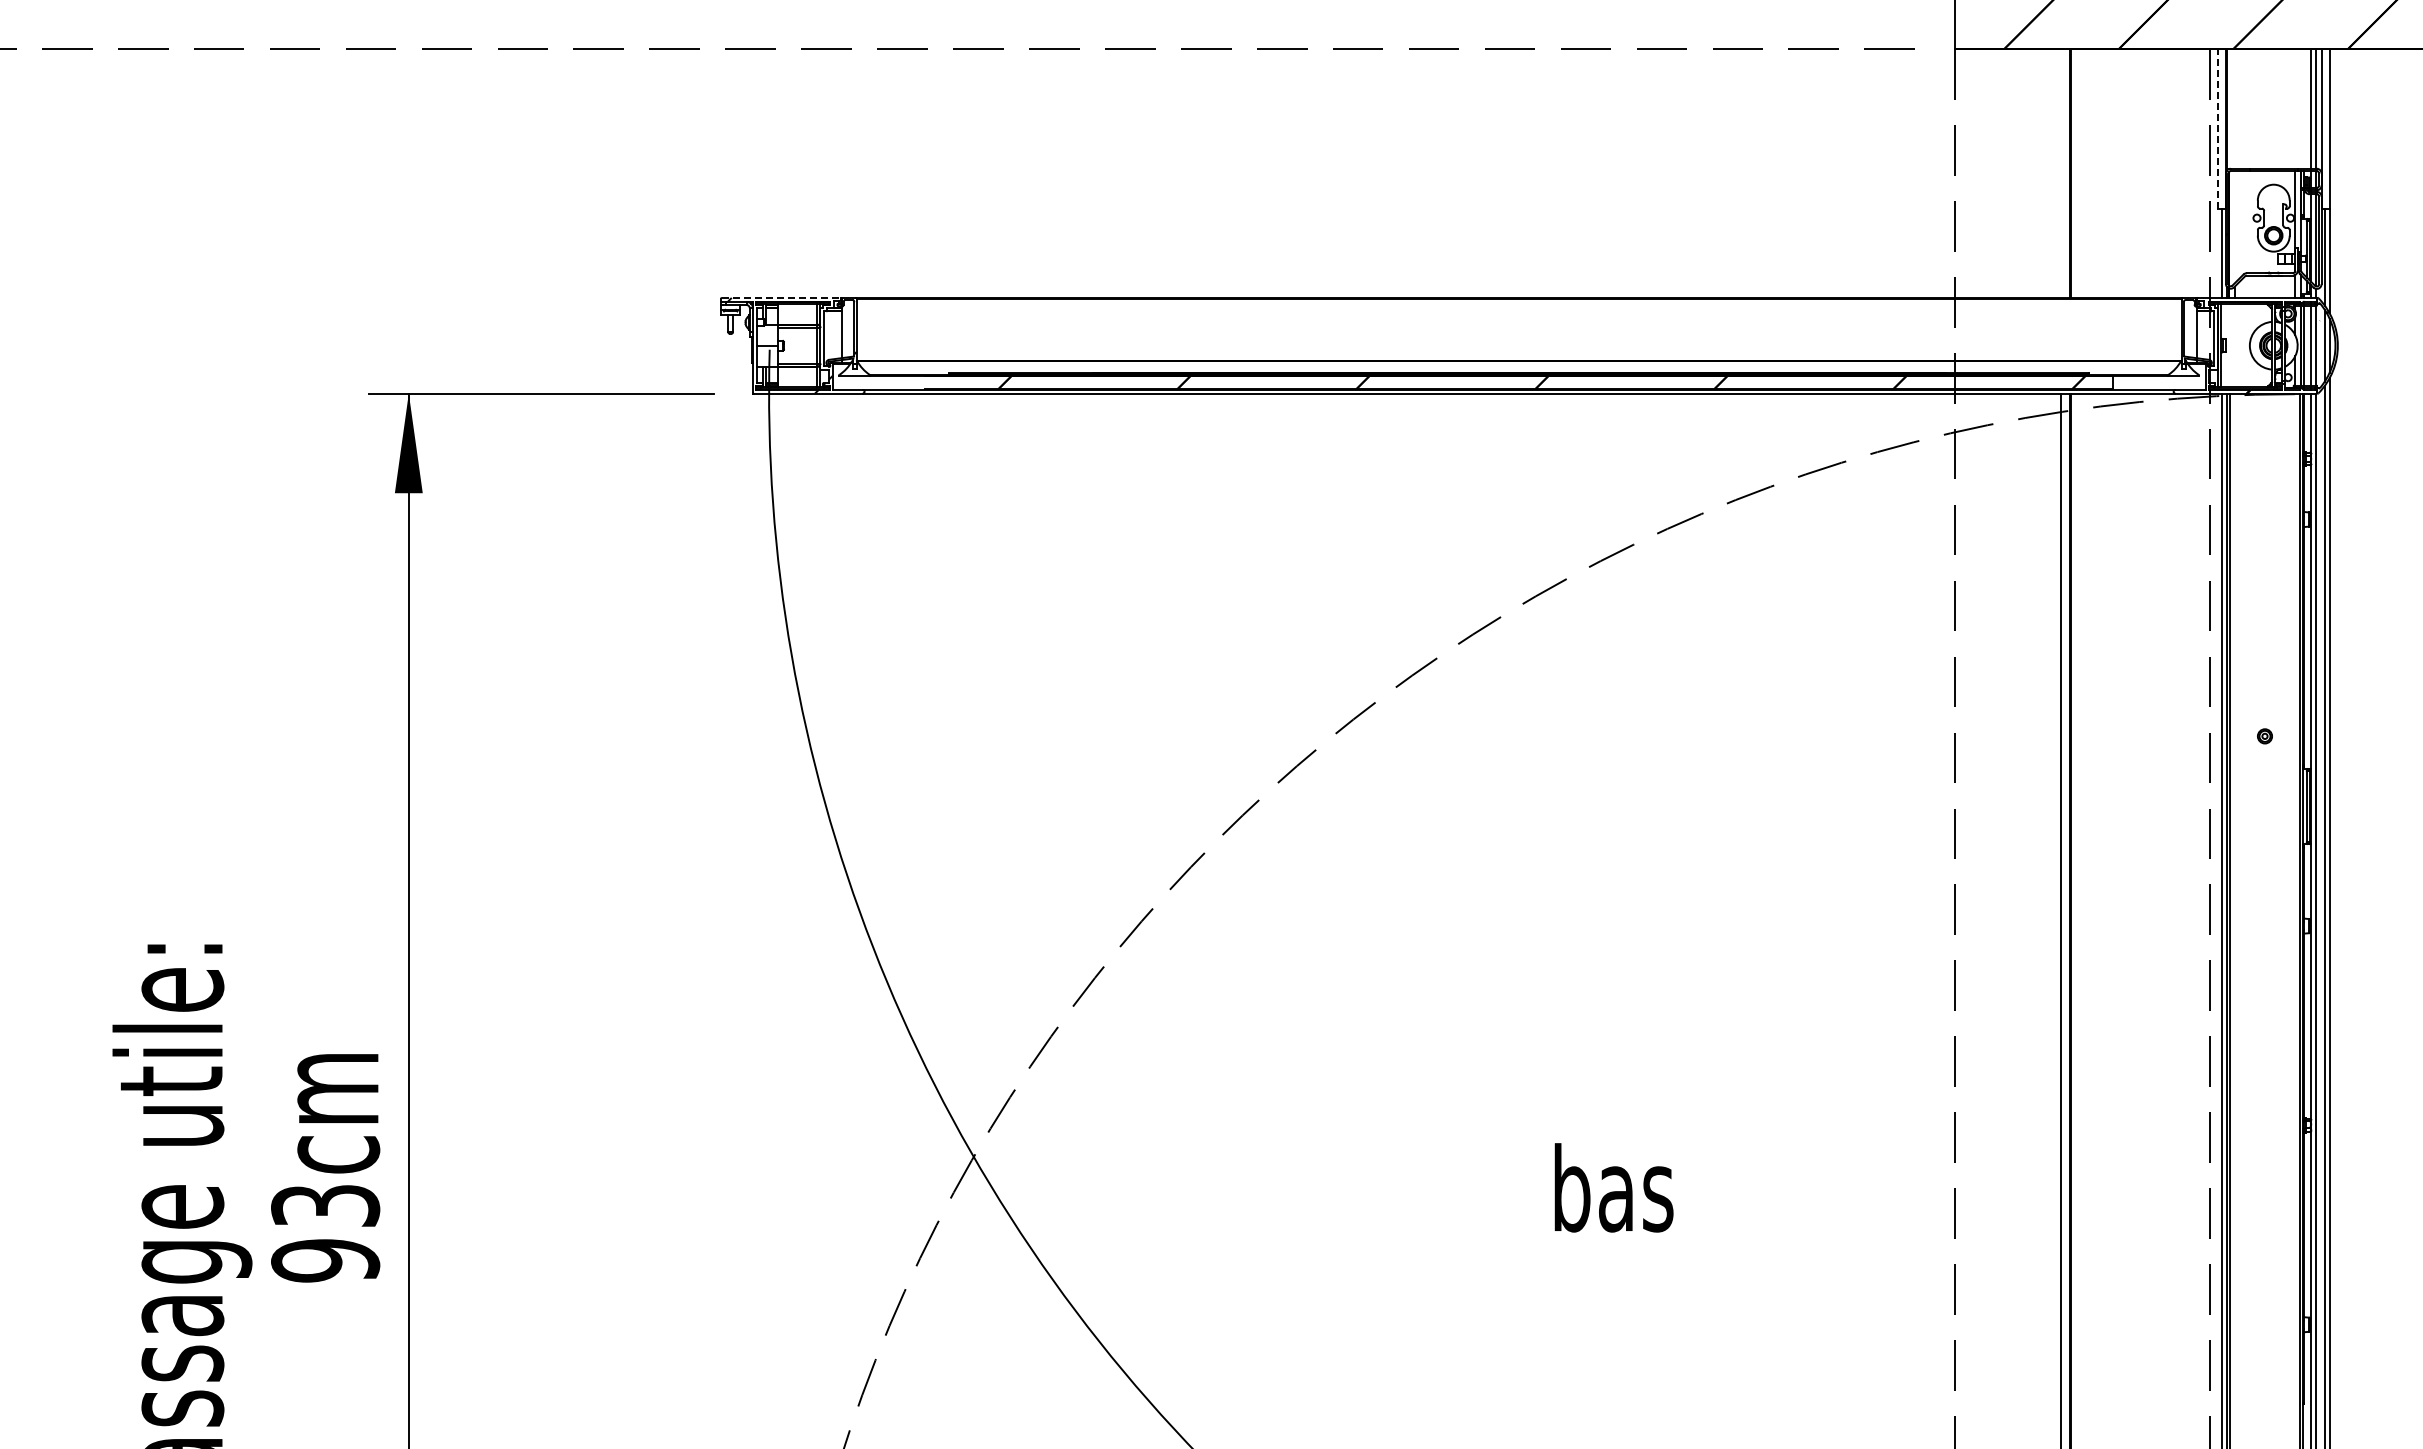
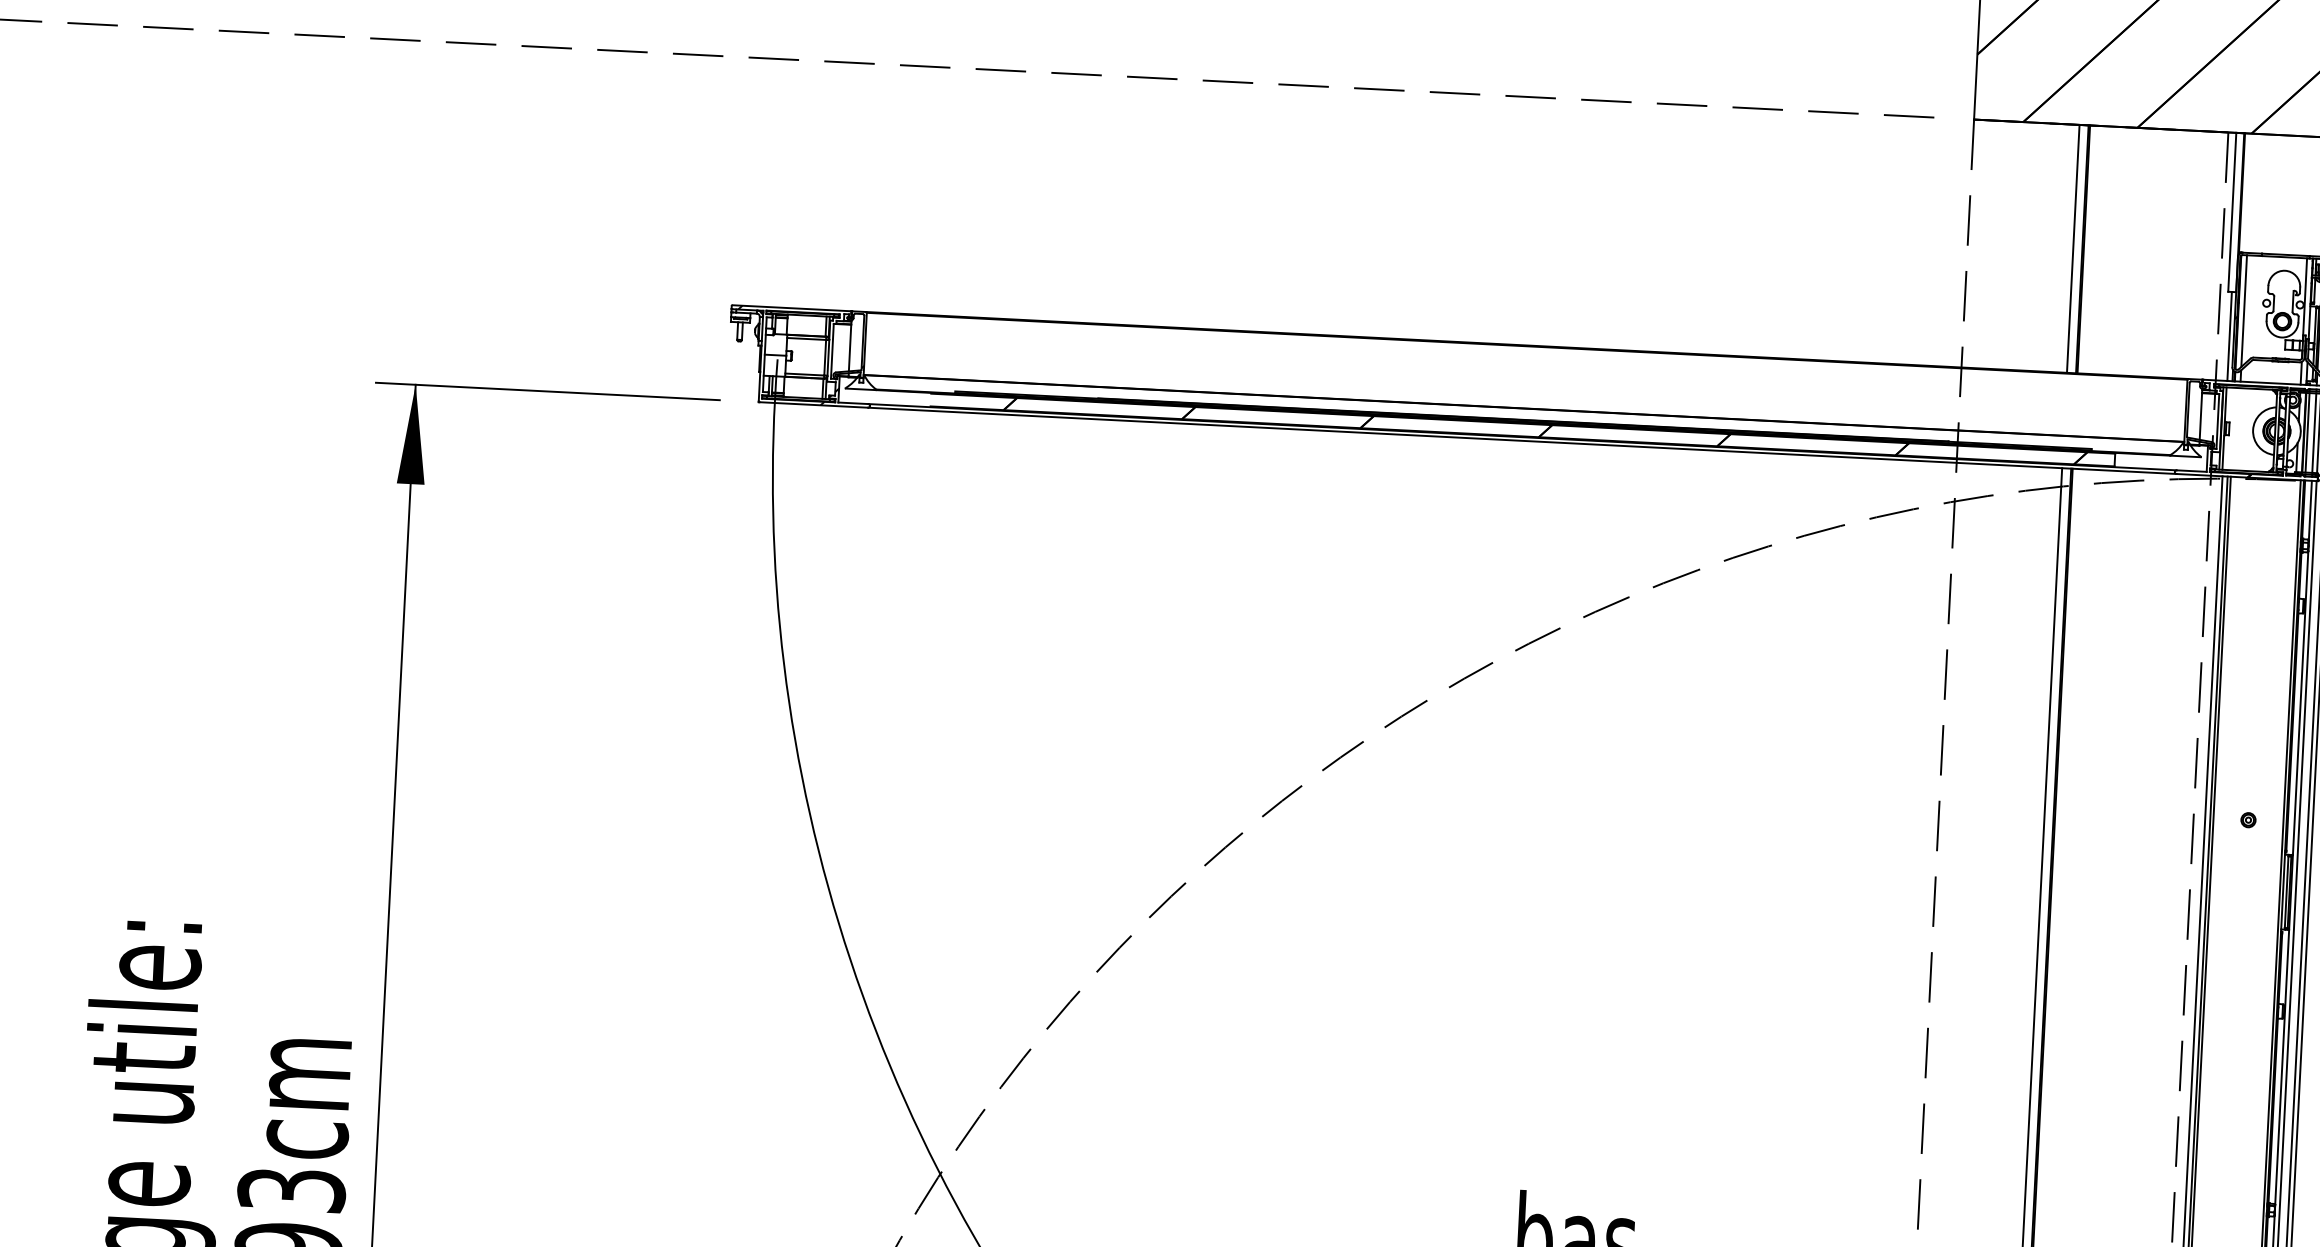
line: (2217, 128) -> (2231, 211), dashed -> solid
line: (2060, 173) -> (2073, 248), added
line: (2234, 227) -> (2243, 311), added
line: (781, 297) -> (792, 307), dashed -> solid

